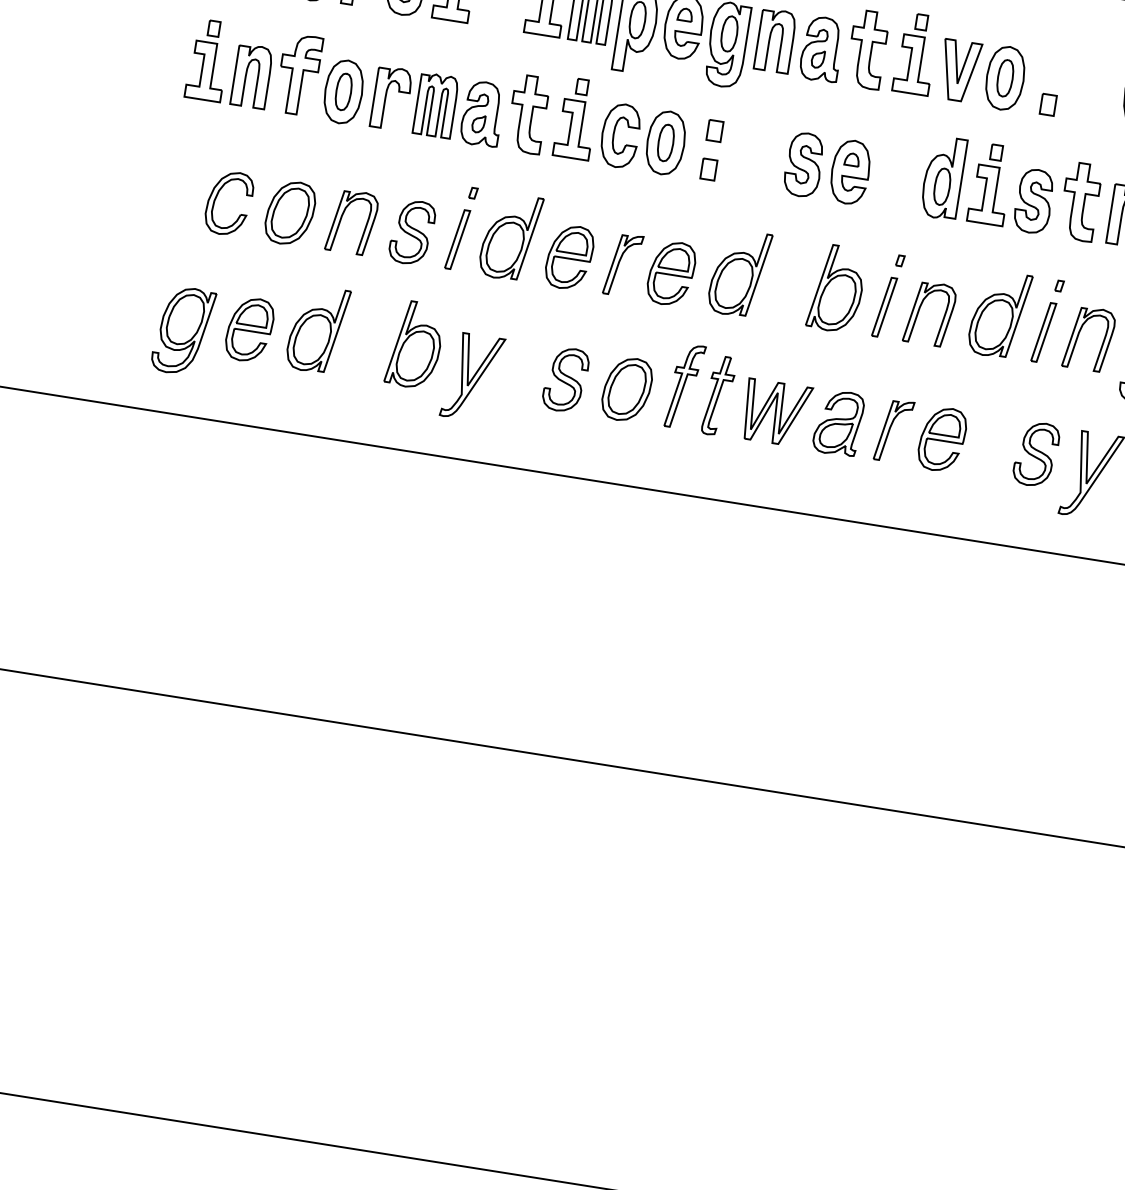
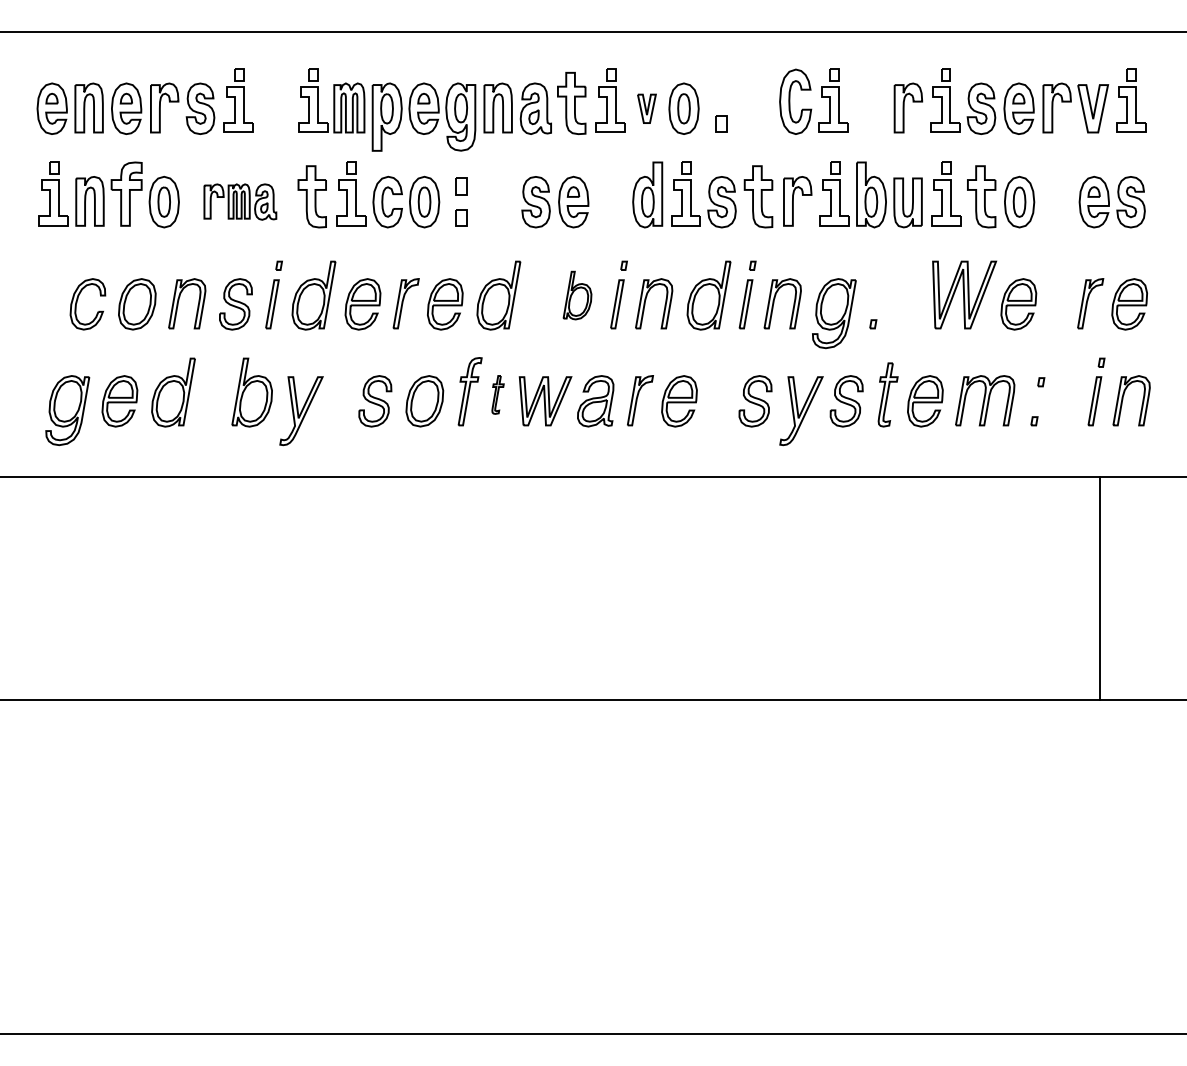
part: (958, 70) -> (646, 108), size x0.6
part: (438, 106) -> (240, 201), size x0.7
part: (836, 288) -> (577, 295), size x0.7
part: (718, 395) -> (497, 394), size x0.6

